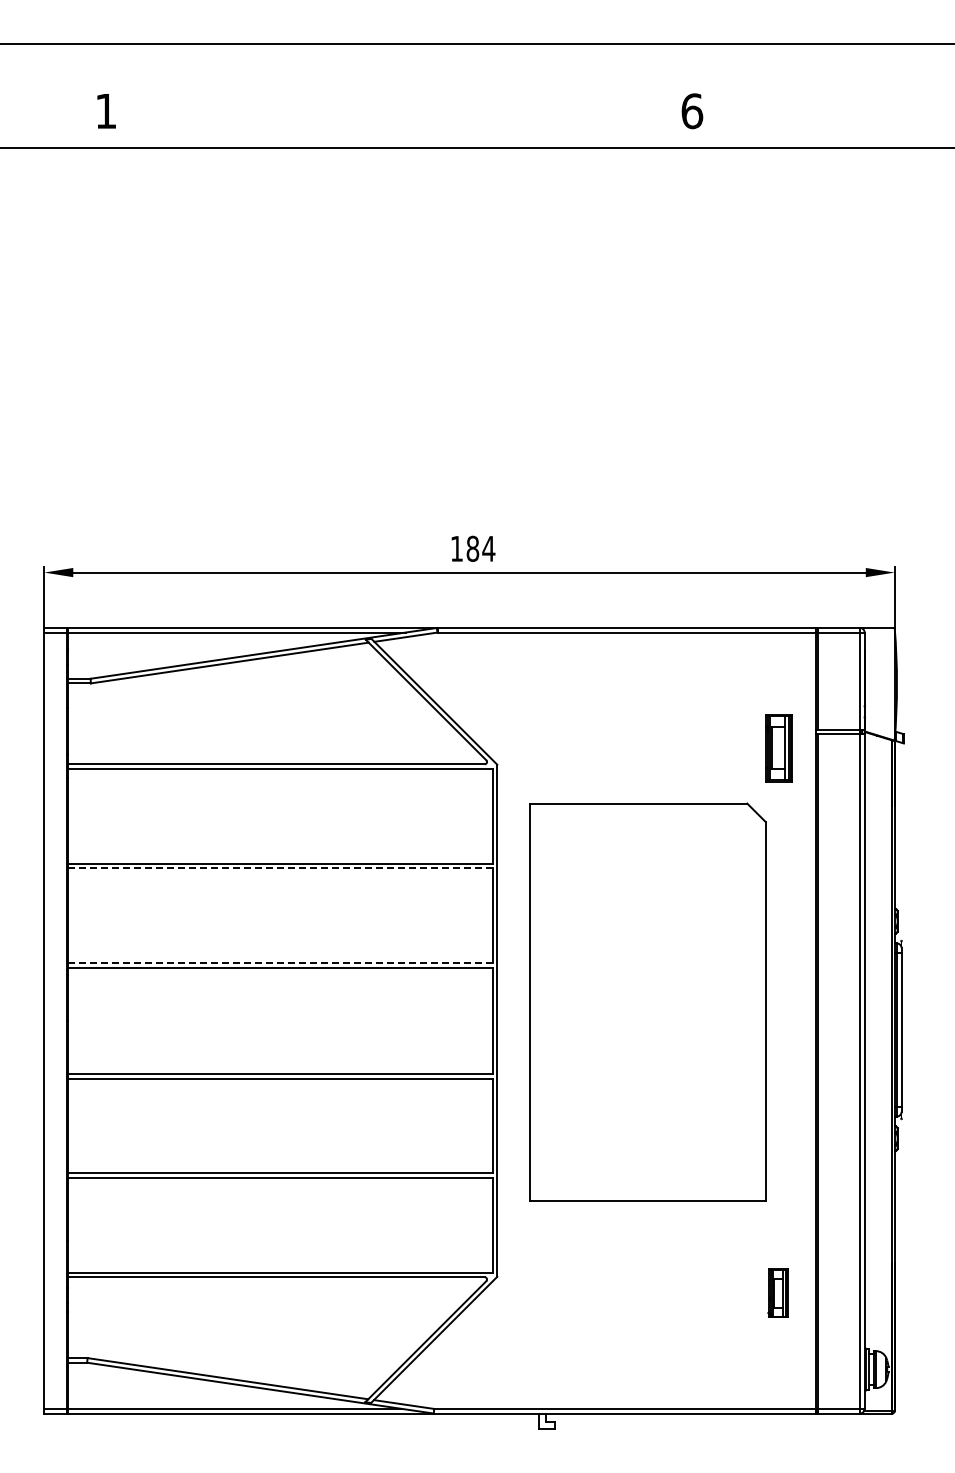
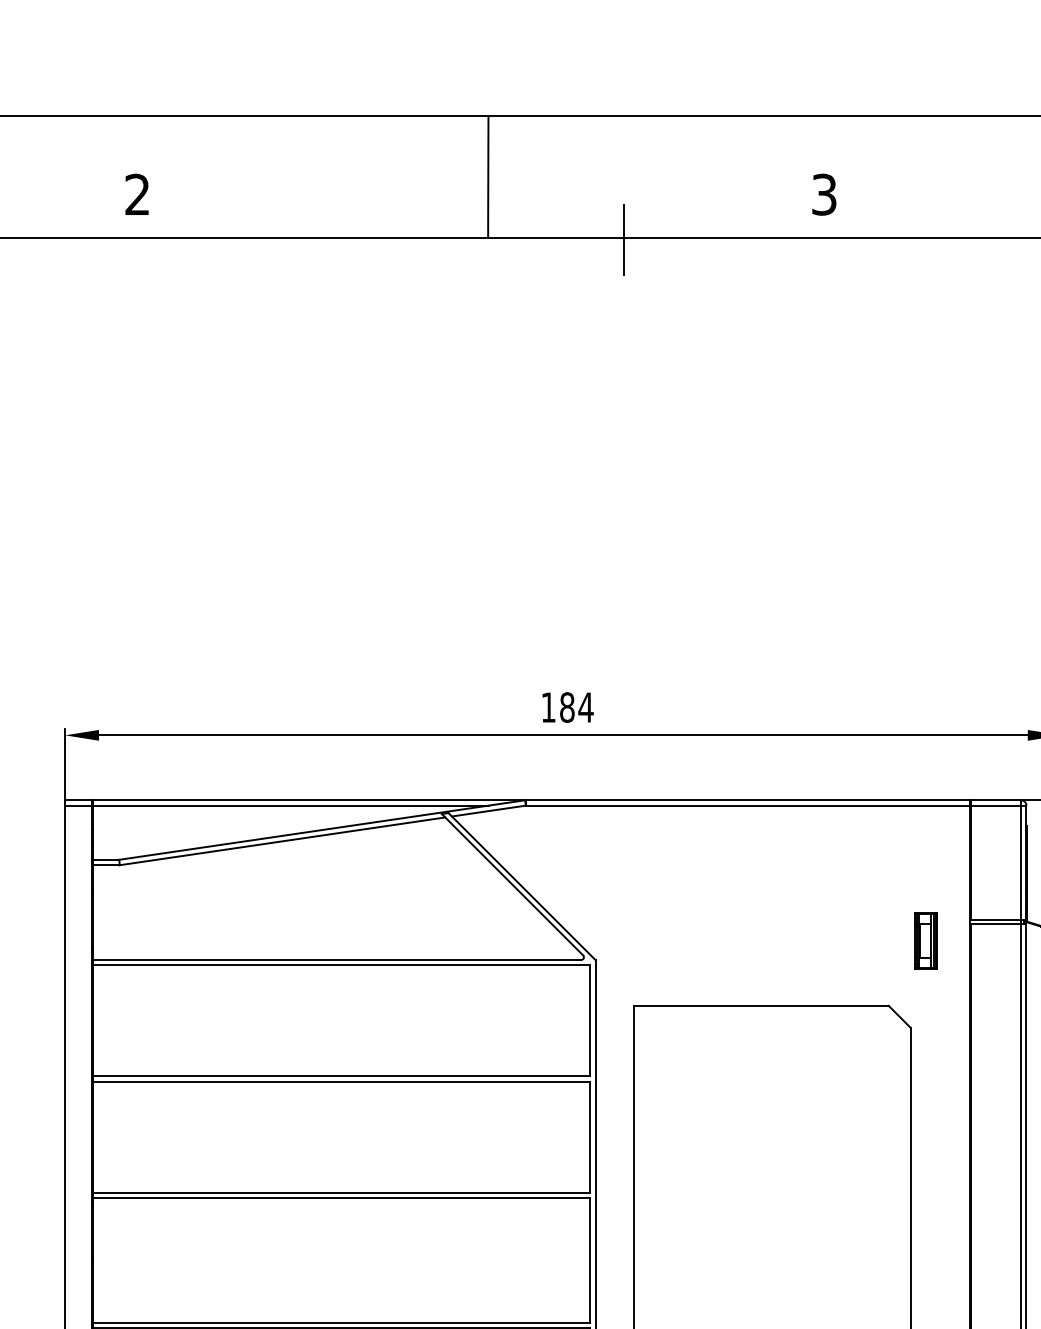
line: (405, 96) -> (488, 177), added
text: (105, 110) -> (136, 193), 1 -> 2
text: (692, 111) -> (824, 195), 6 -> 3
line: (521, 149) -> (624, 239), added
part: (778, 747) -> (925, 940), size x0.71
line: (280, 868) -> (341, 1082), dashed -> solid
line: (280, 962) -> (341, 1192), dashed -> solid

